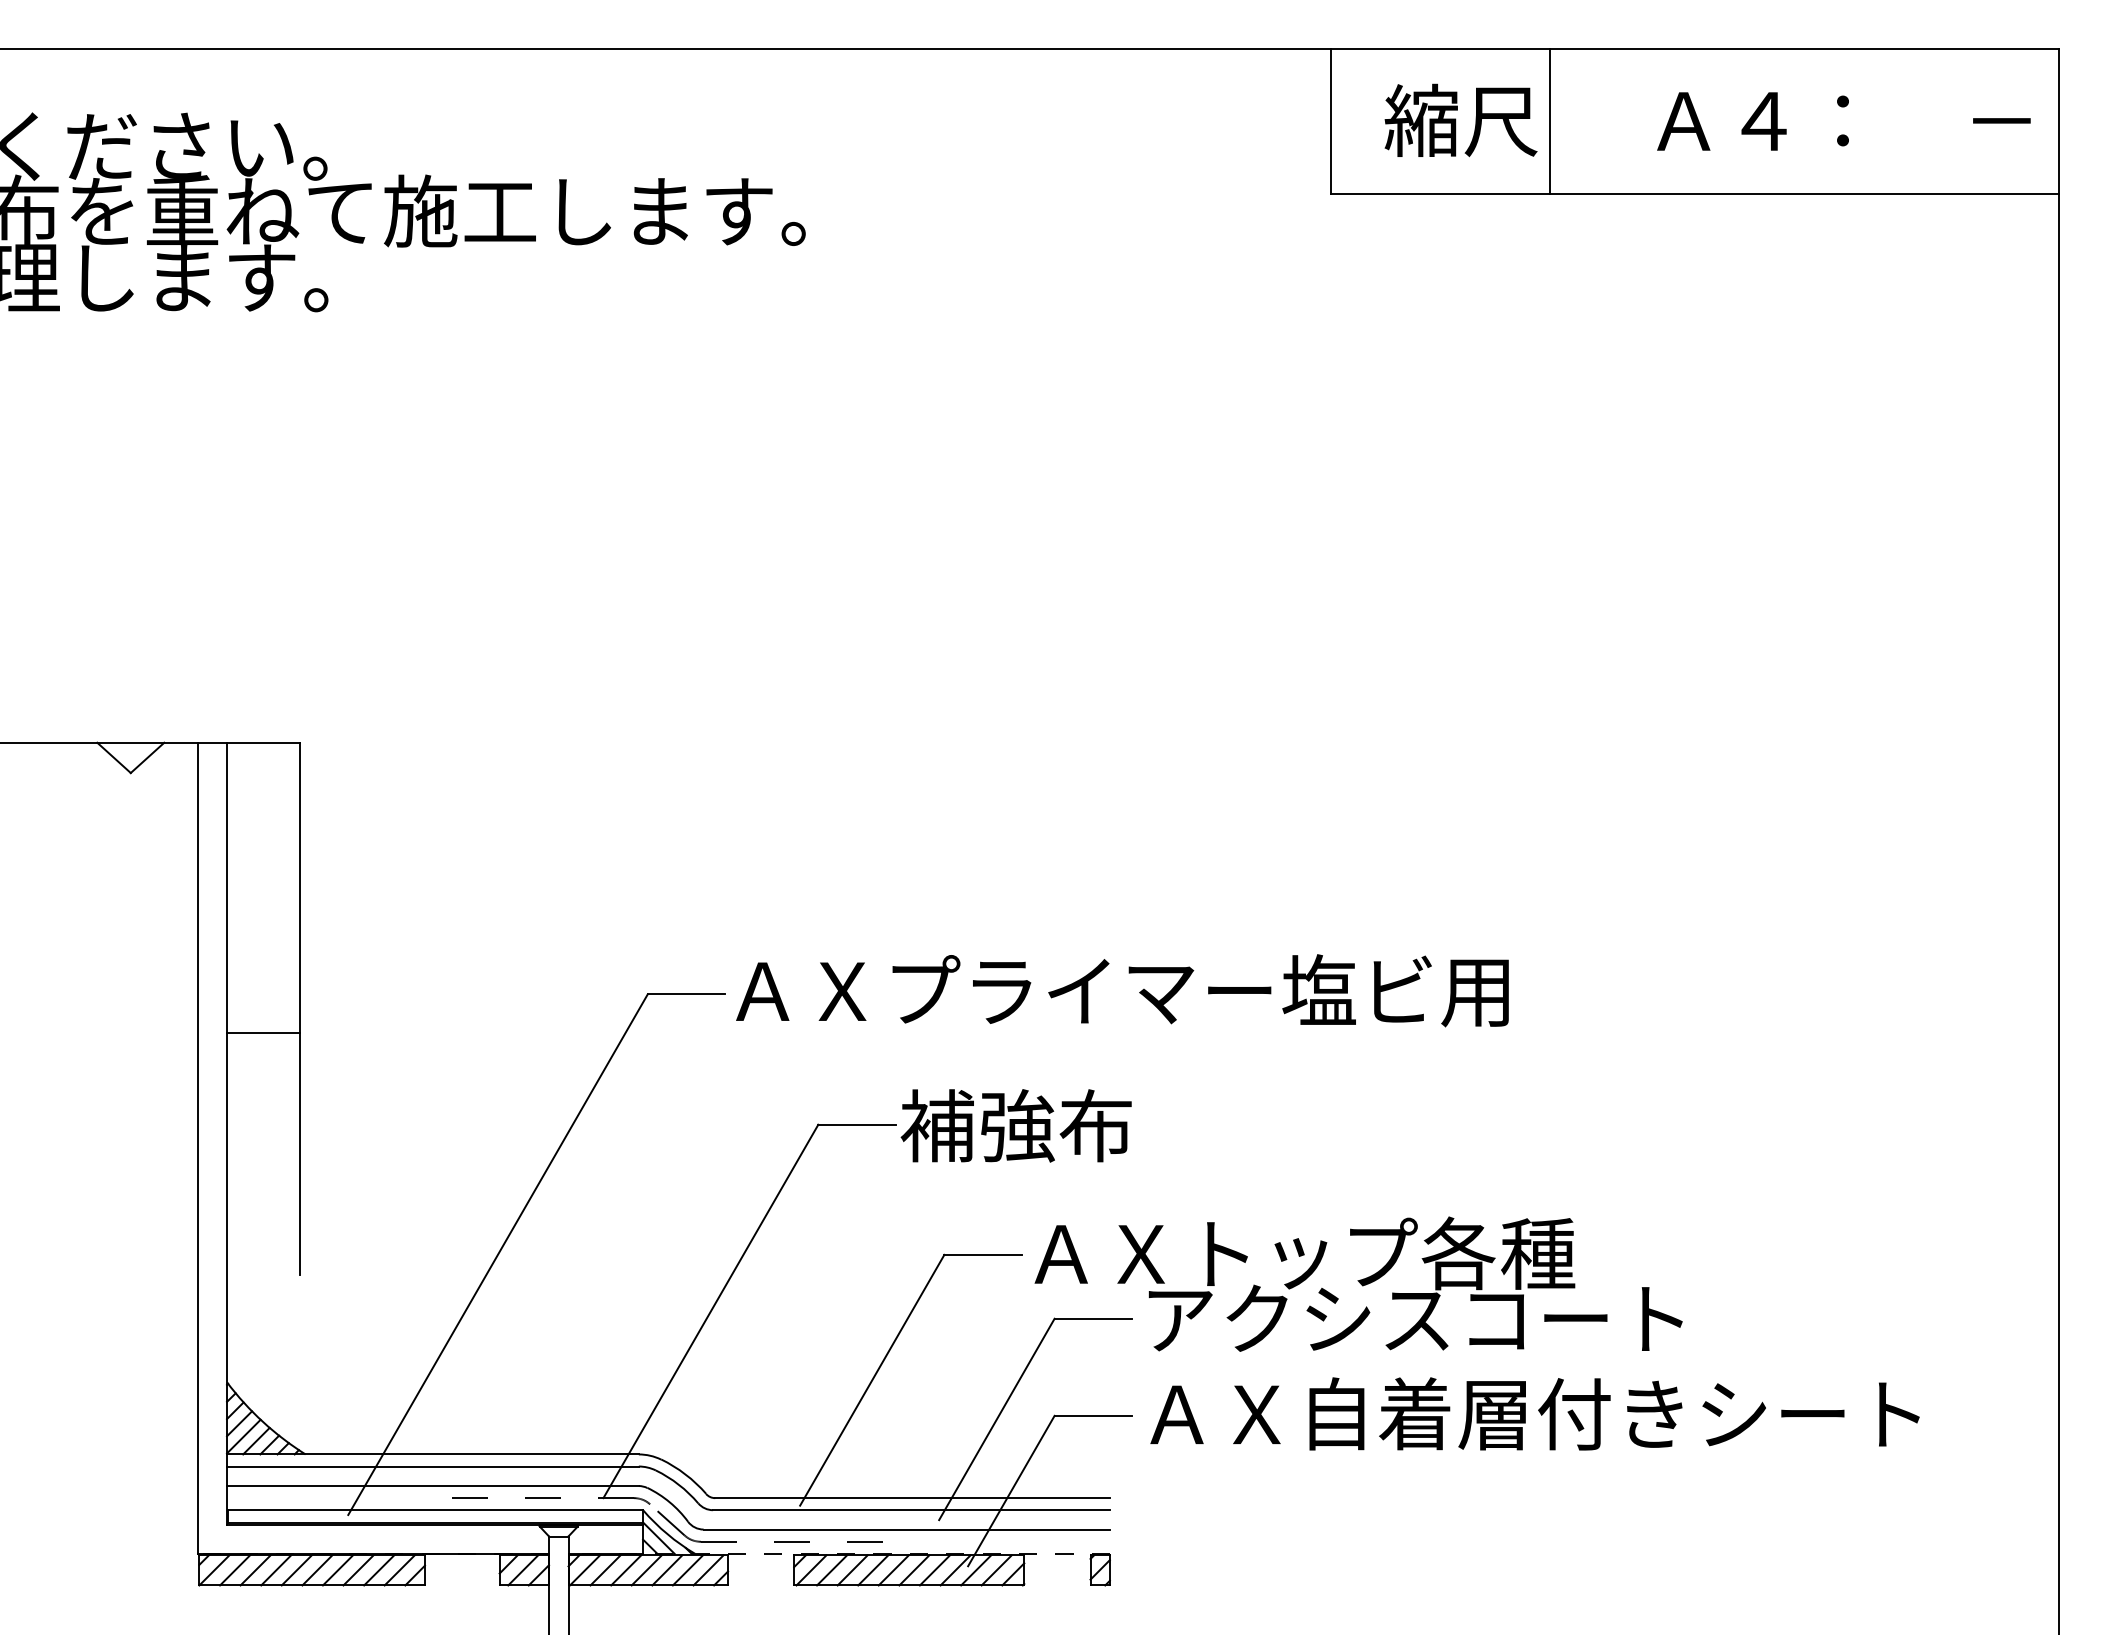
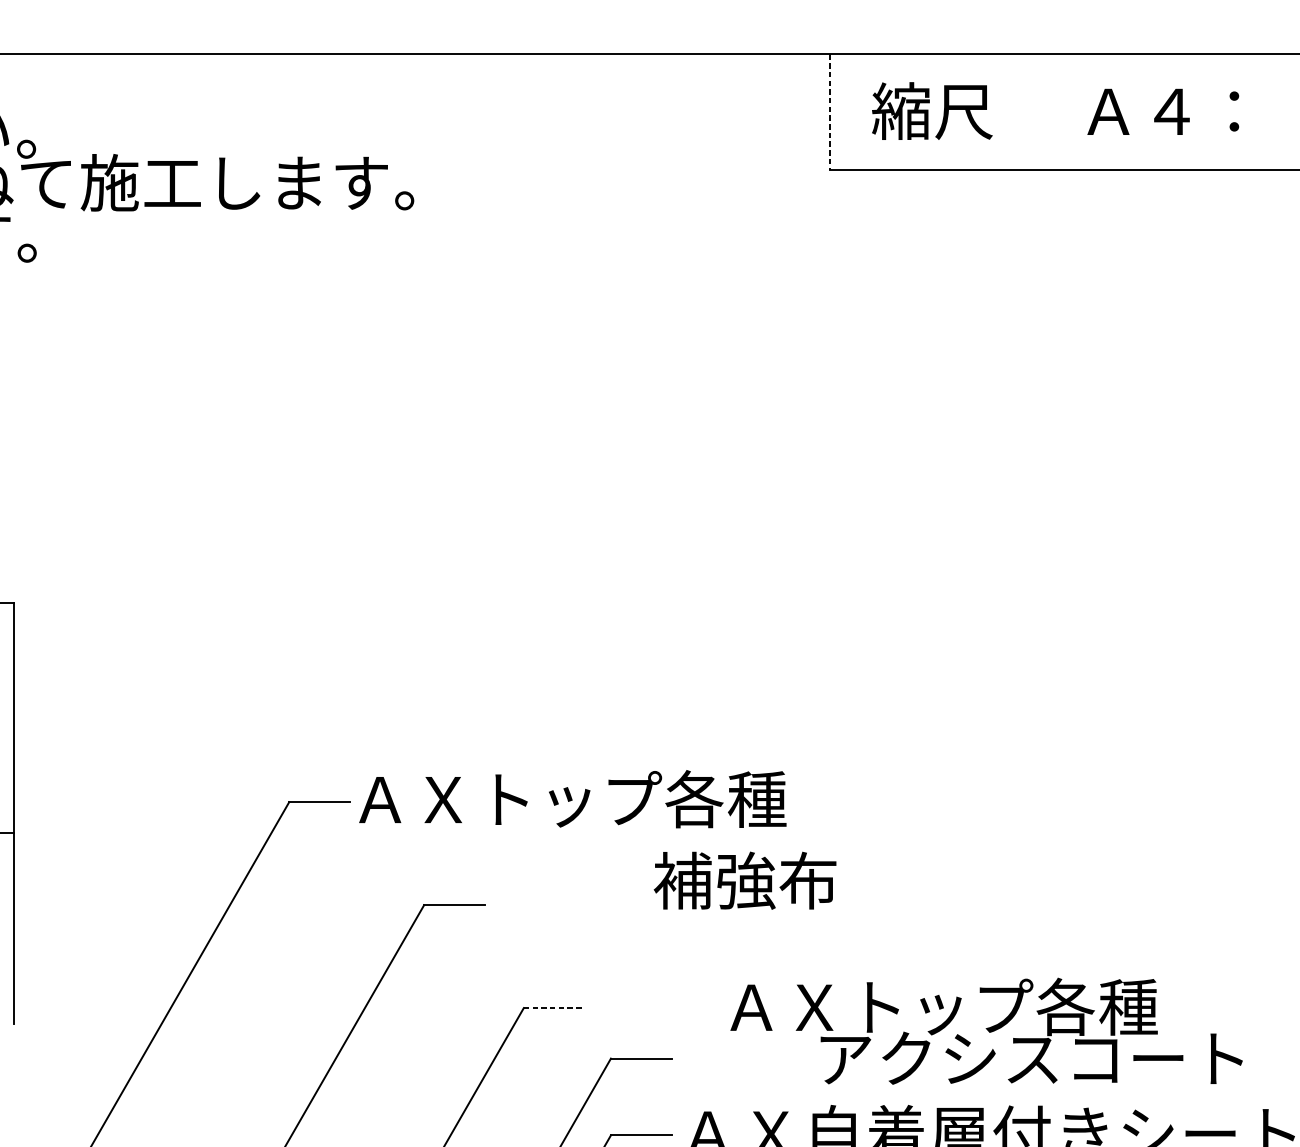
line: (1331, 121) -> (829, 111), solid -> dashed
line: (1549, 121) -> (1002, 111), removed
text: (1200, 990) -> (726, 799), ＡＸプライマー塩ビ用 -> ＡＸトップ各種
text: (1015, 1125) -> (744, 880), moved
line: (983, 1254) -> (554, 1007), solid -> dashed
text: (1358, 1283) -> (986, 1030), moved

